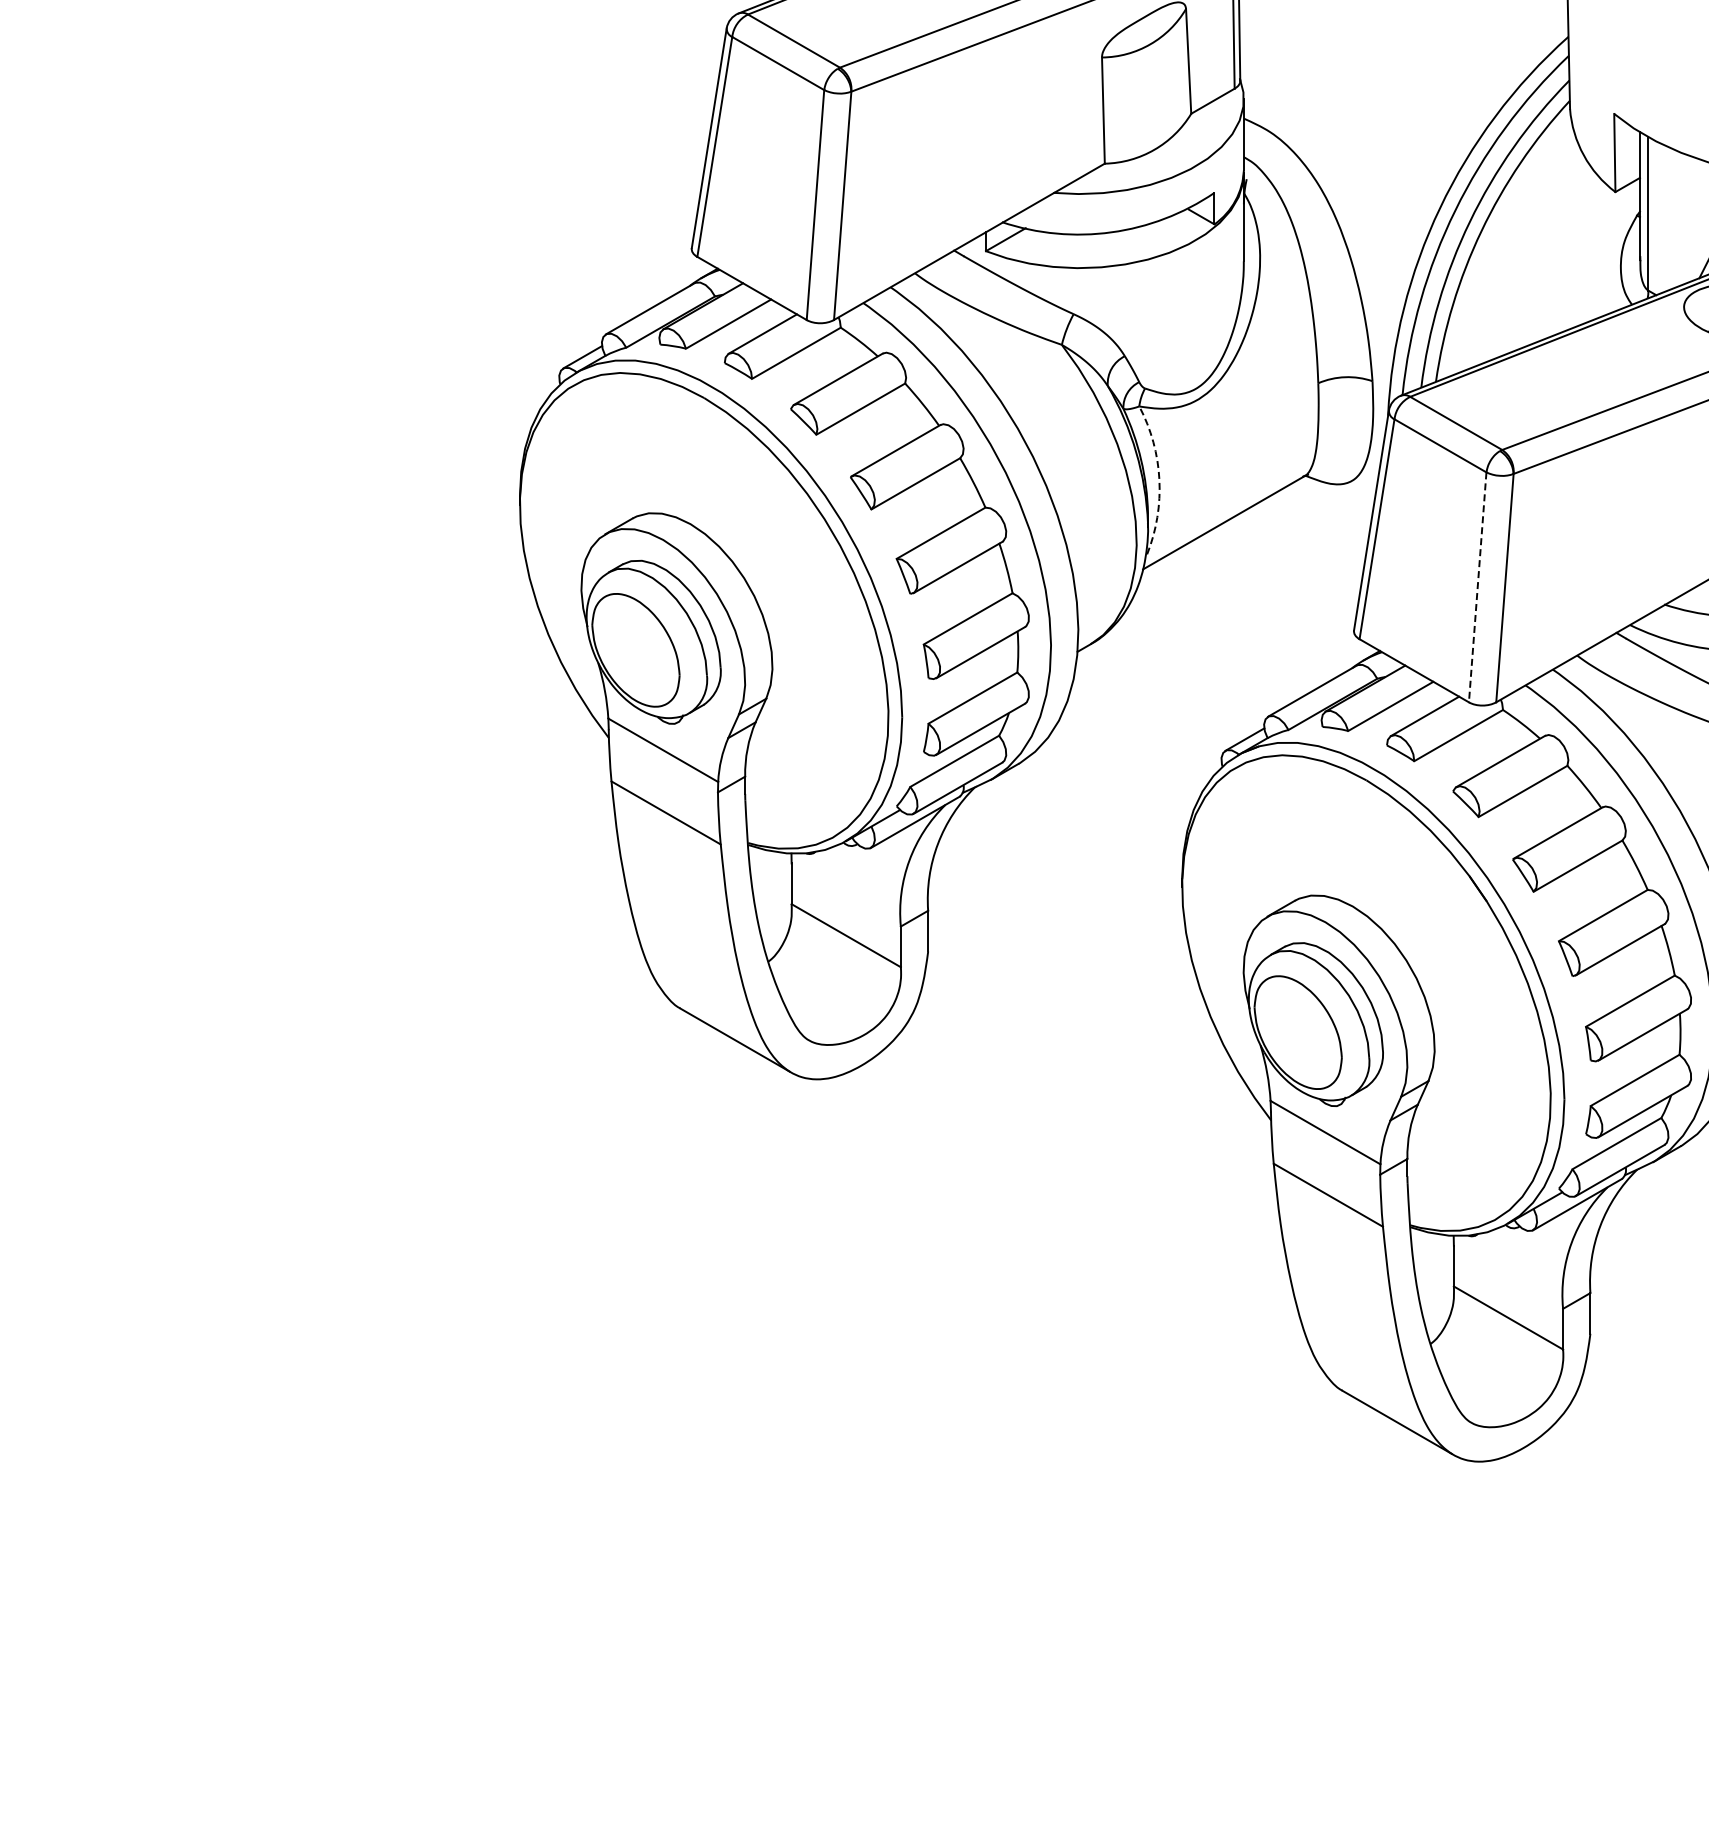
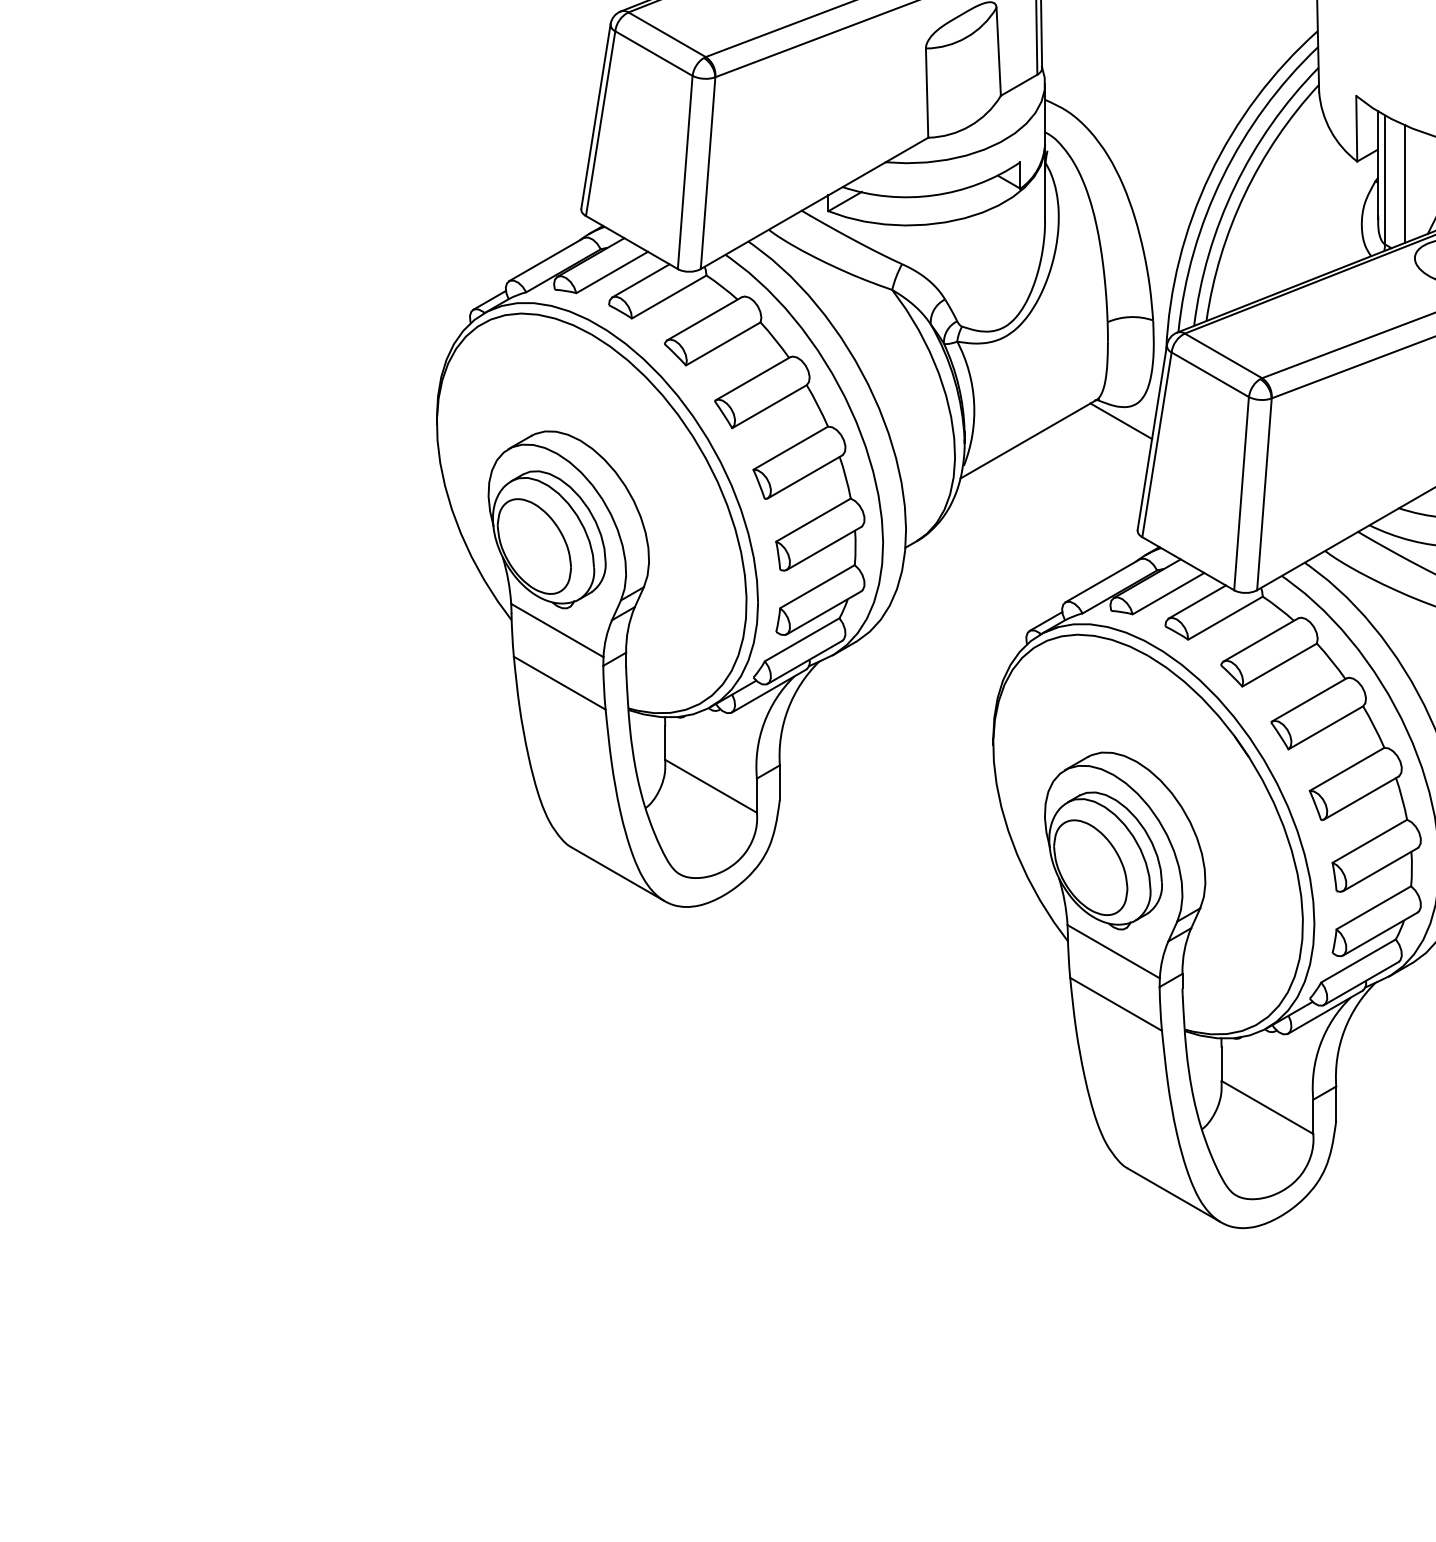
line: (1671, 218) -> (1404, 183), added
arc: (1159, 479) -> (974, 403), dashed -> solid
line: (1334, 501) -> (1121, 421), added
line: (1477, 587) -> (1241, 493), dashed -> solid

